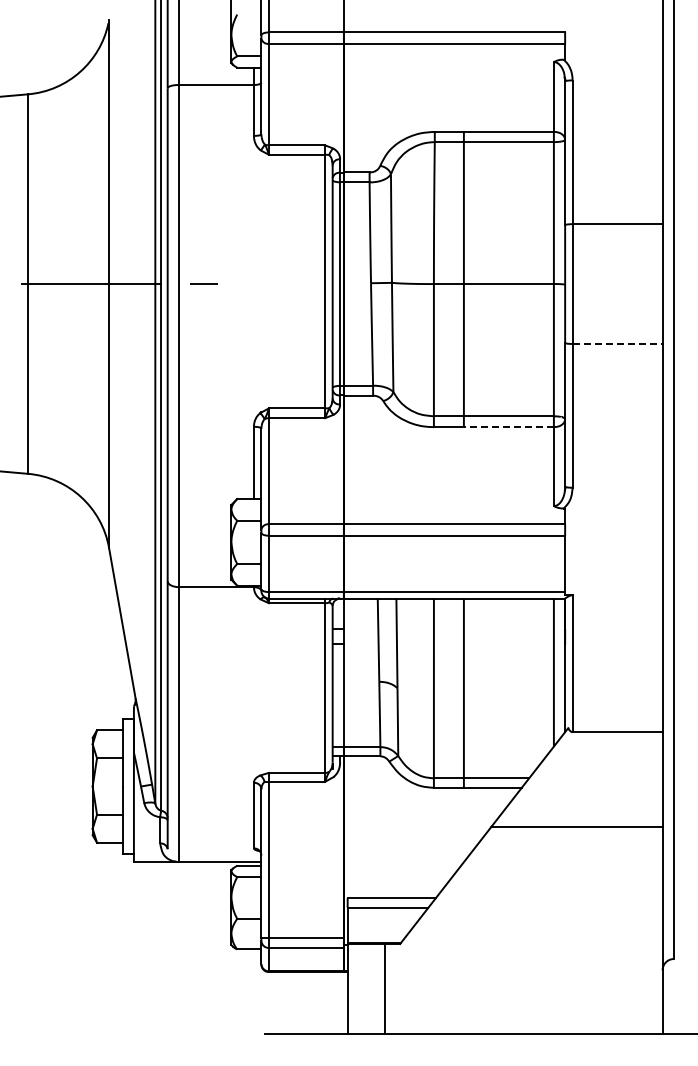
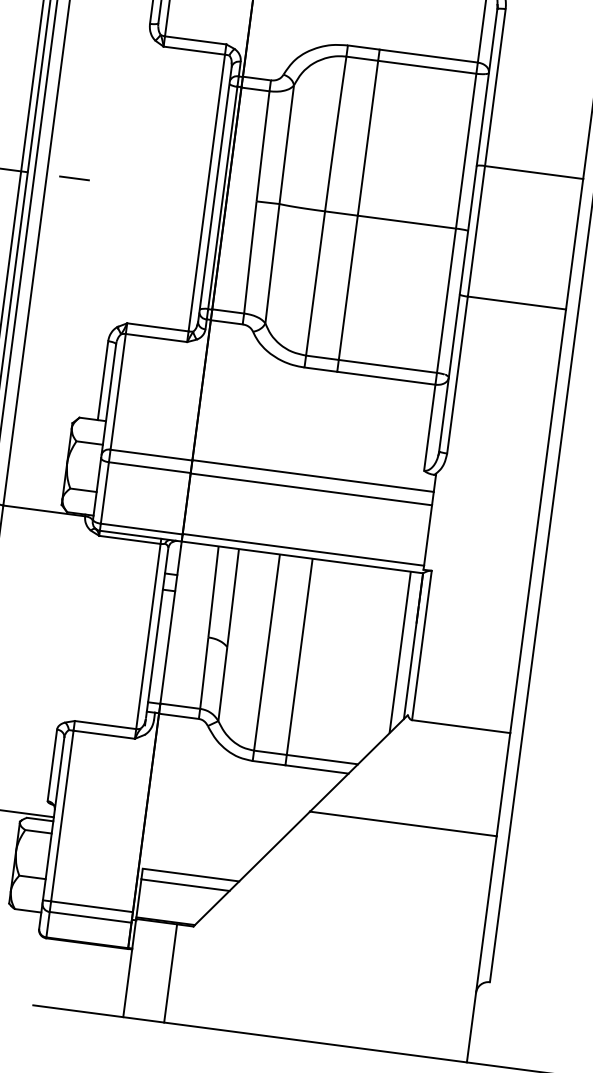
line: (617, 343) -> (516, 302), dashed -> solid
line: (508, 427) -> (385, 378), dashed -> solid

